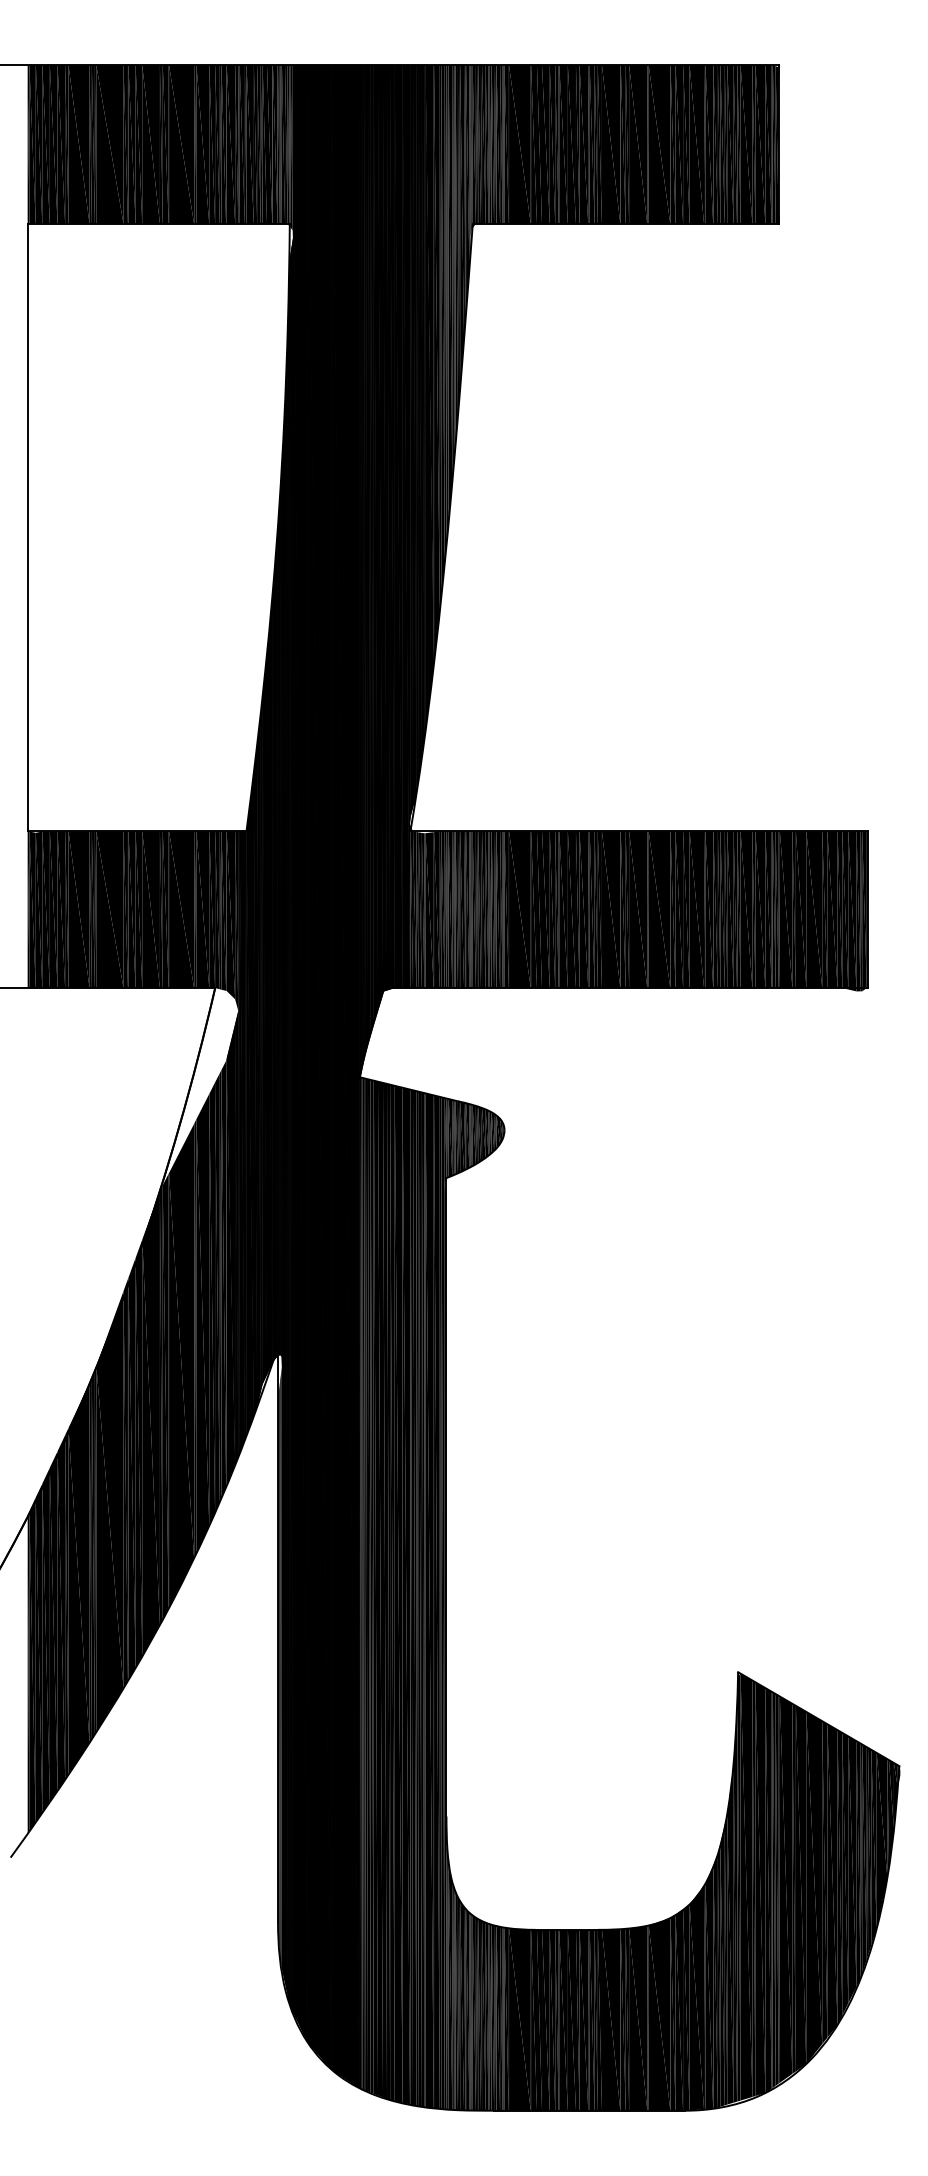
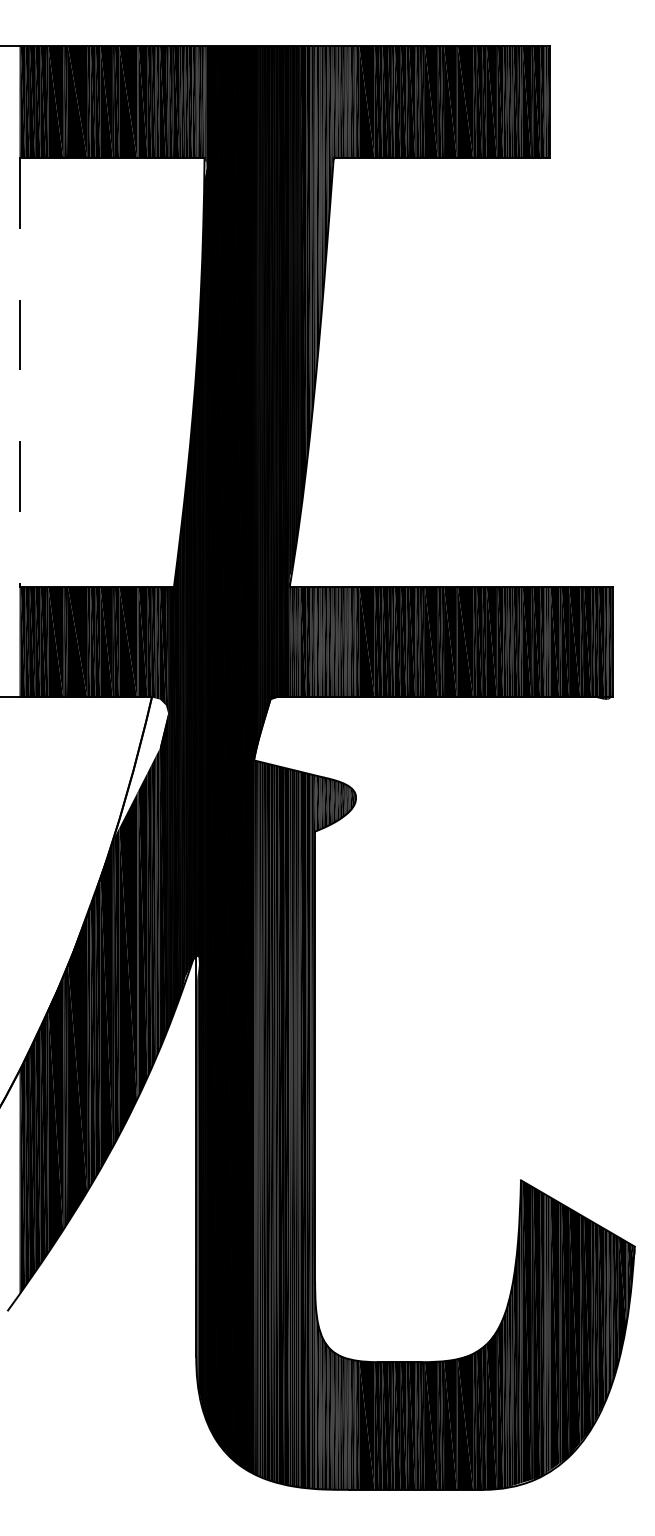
line: (27, 527) -> (19, 372), solid -> dashed

